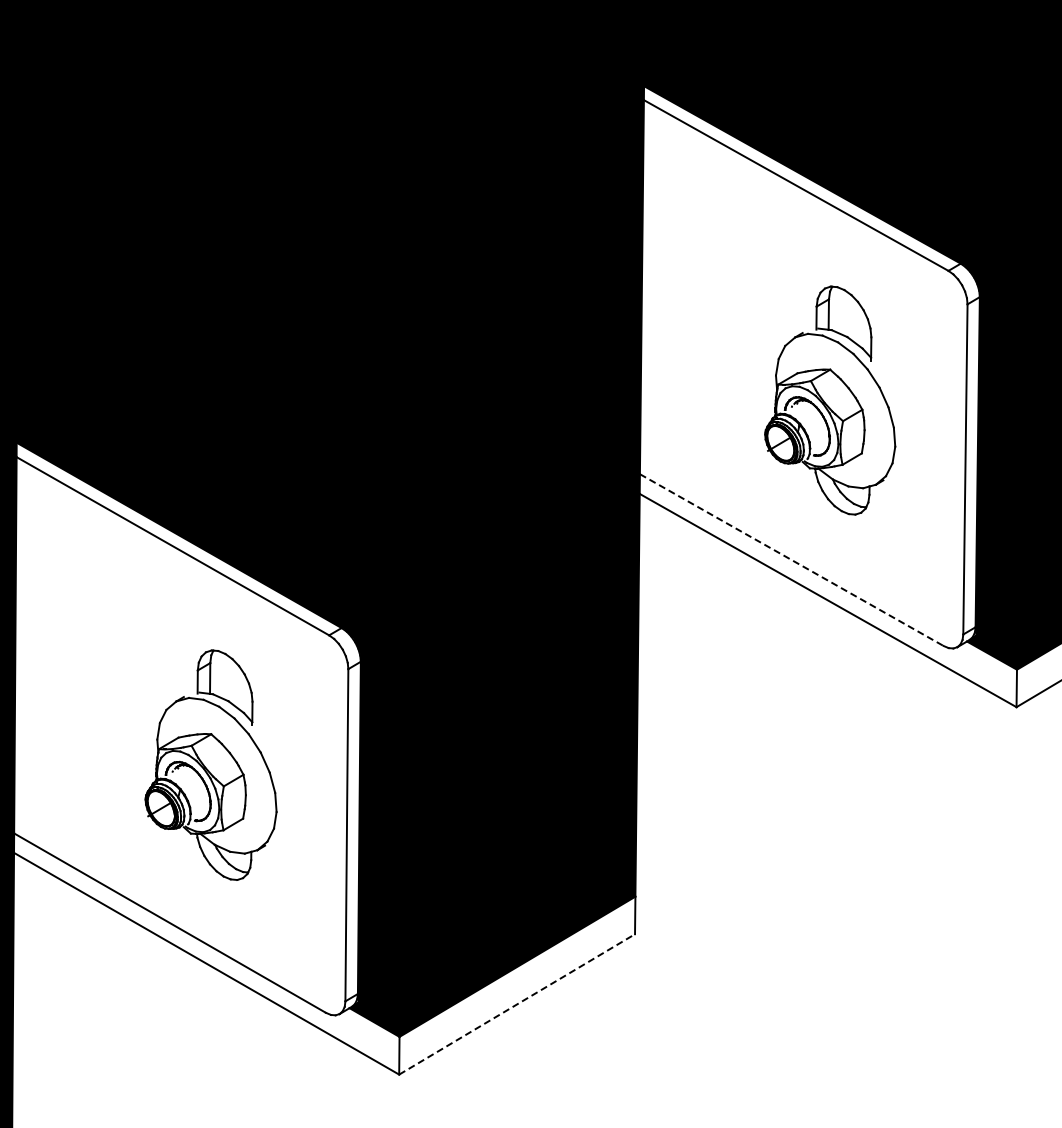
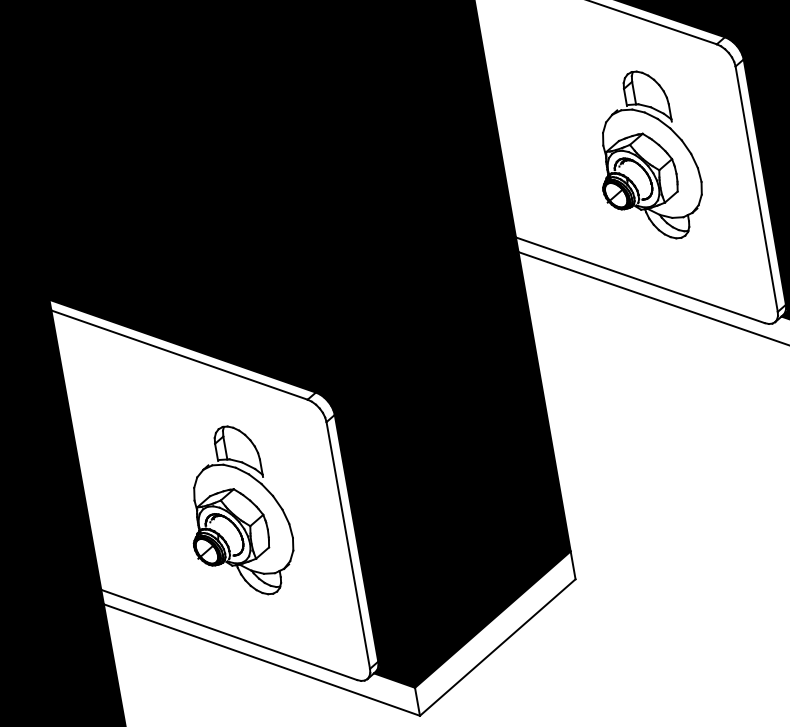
line: (791, 560) -> (640, 280), dashed -> solid
line: (517, 1004) -> (498, 647), dashed -> solid

